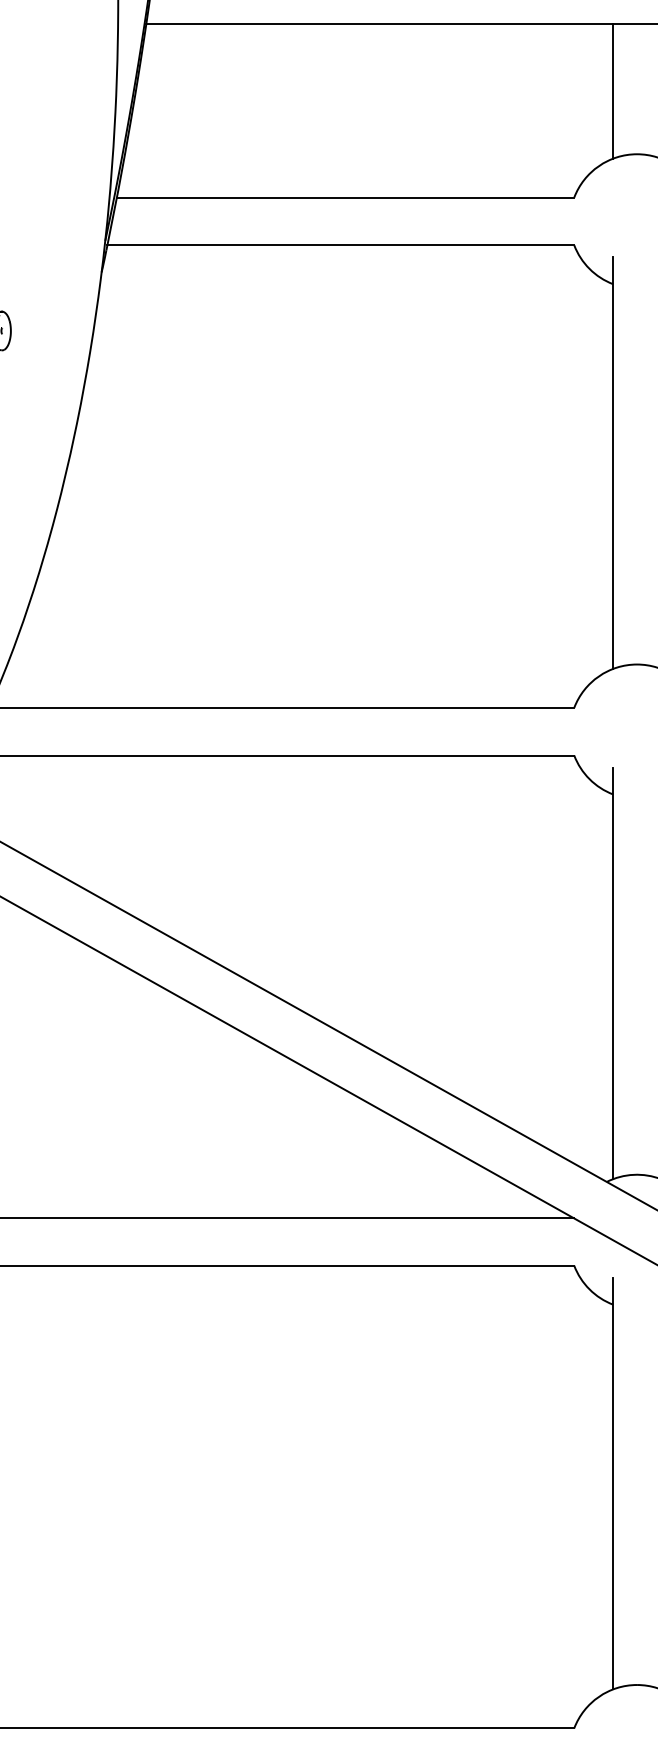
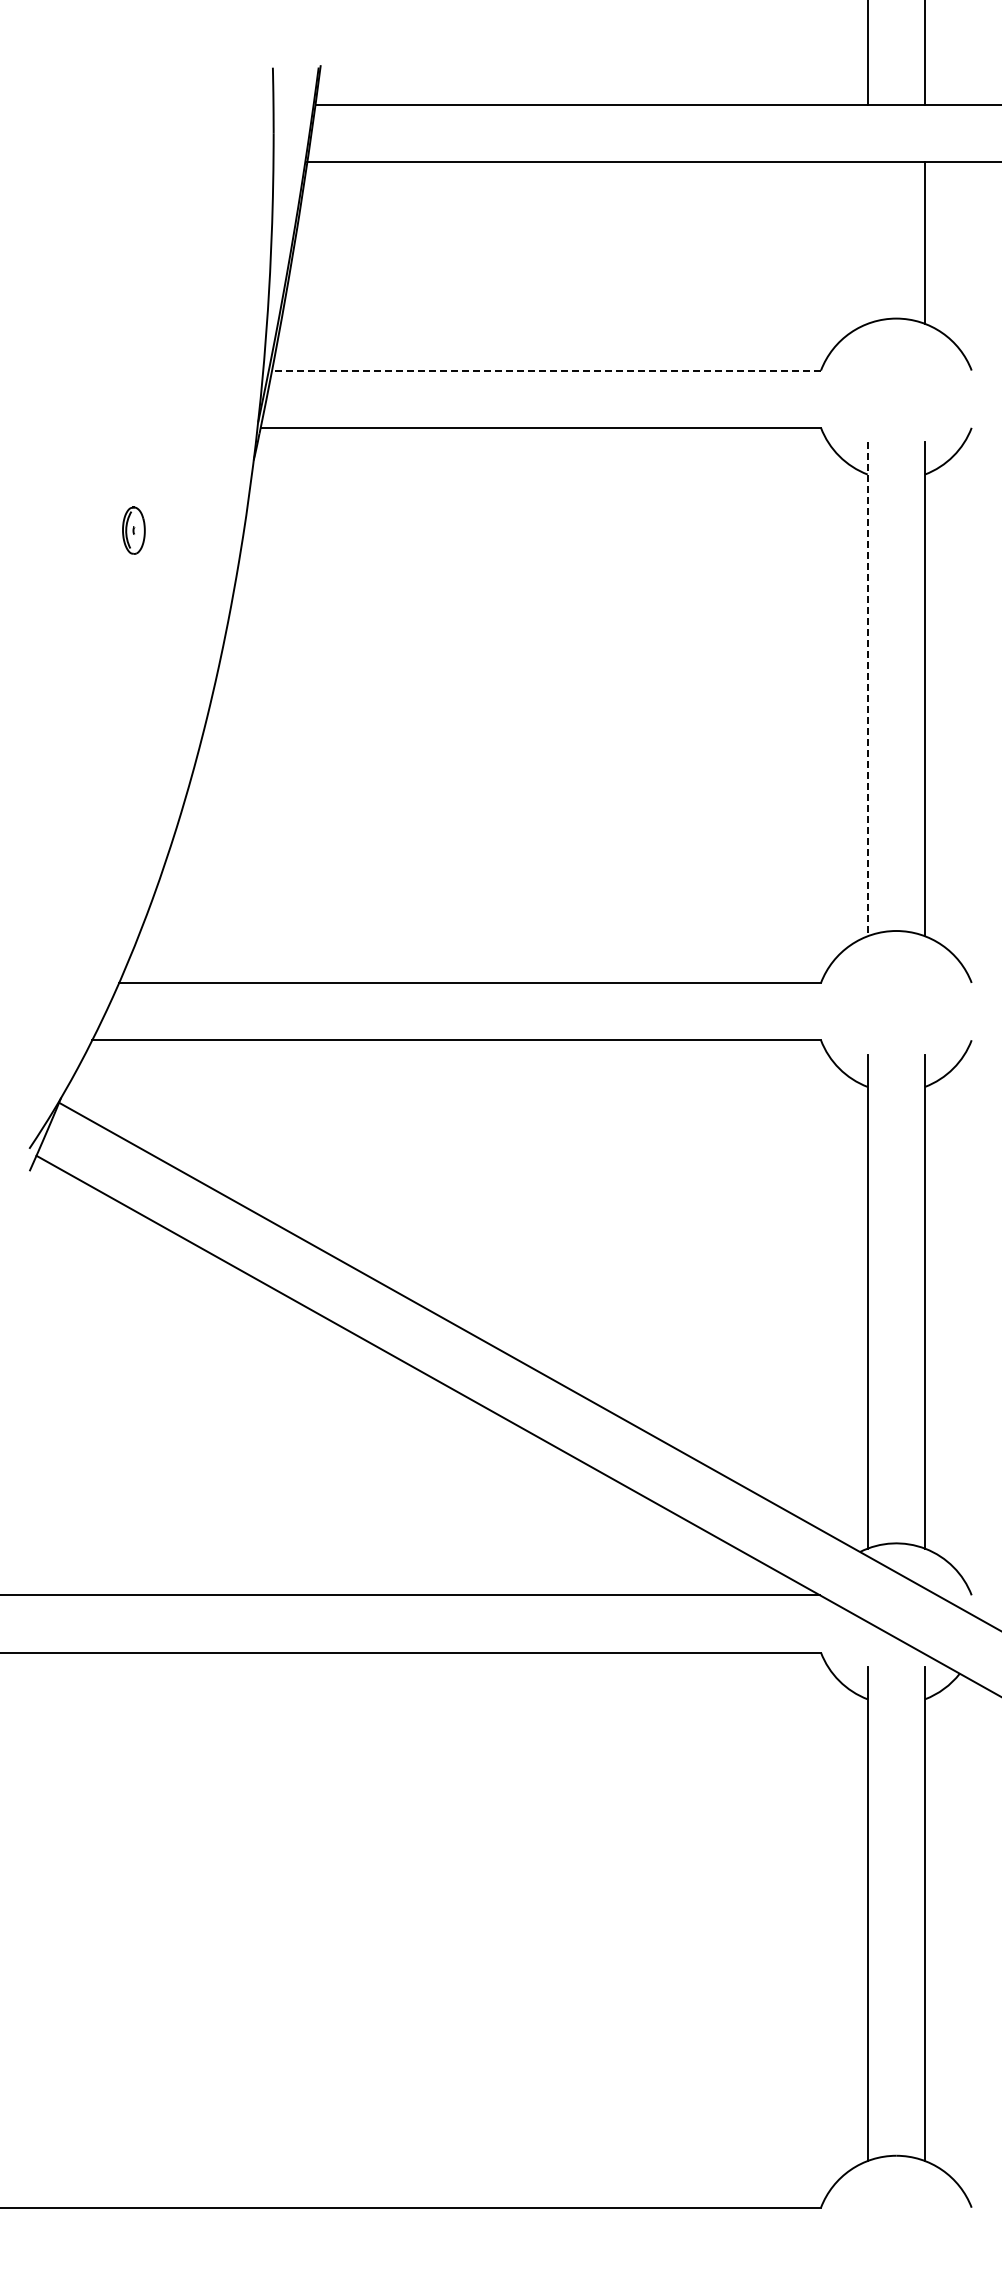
line: (613, 90) -> (867, 242), removed
line: (345, 197) -> (546, 370), solid -> dashed
line: (613, 463) -> (867, 689), solid -> dashed

